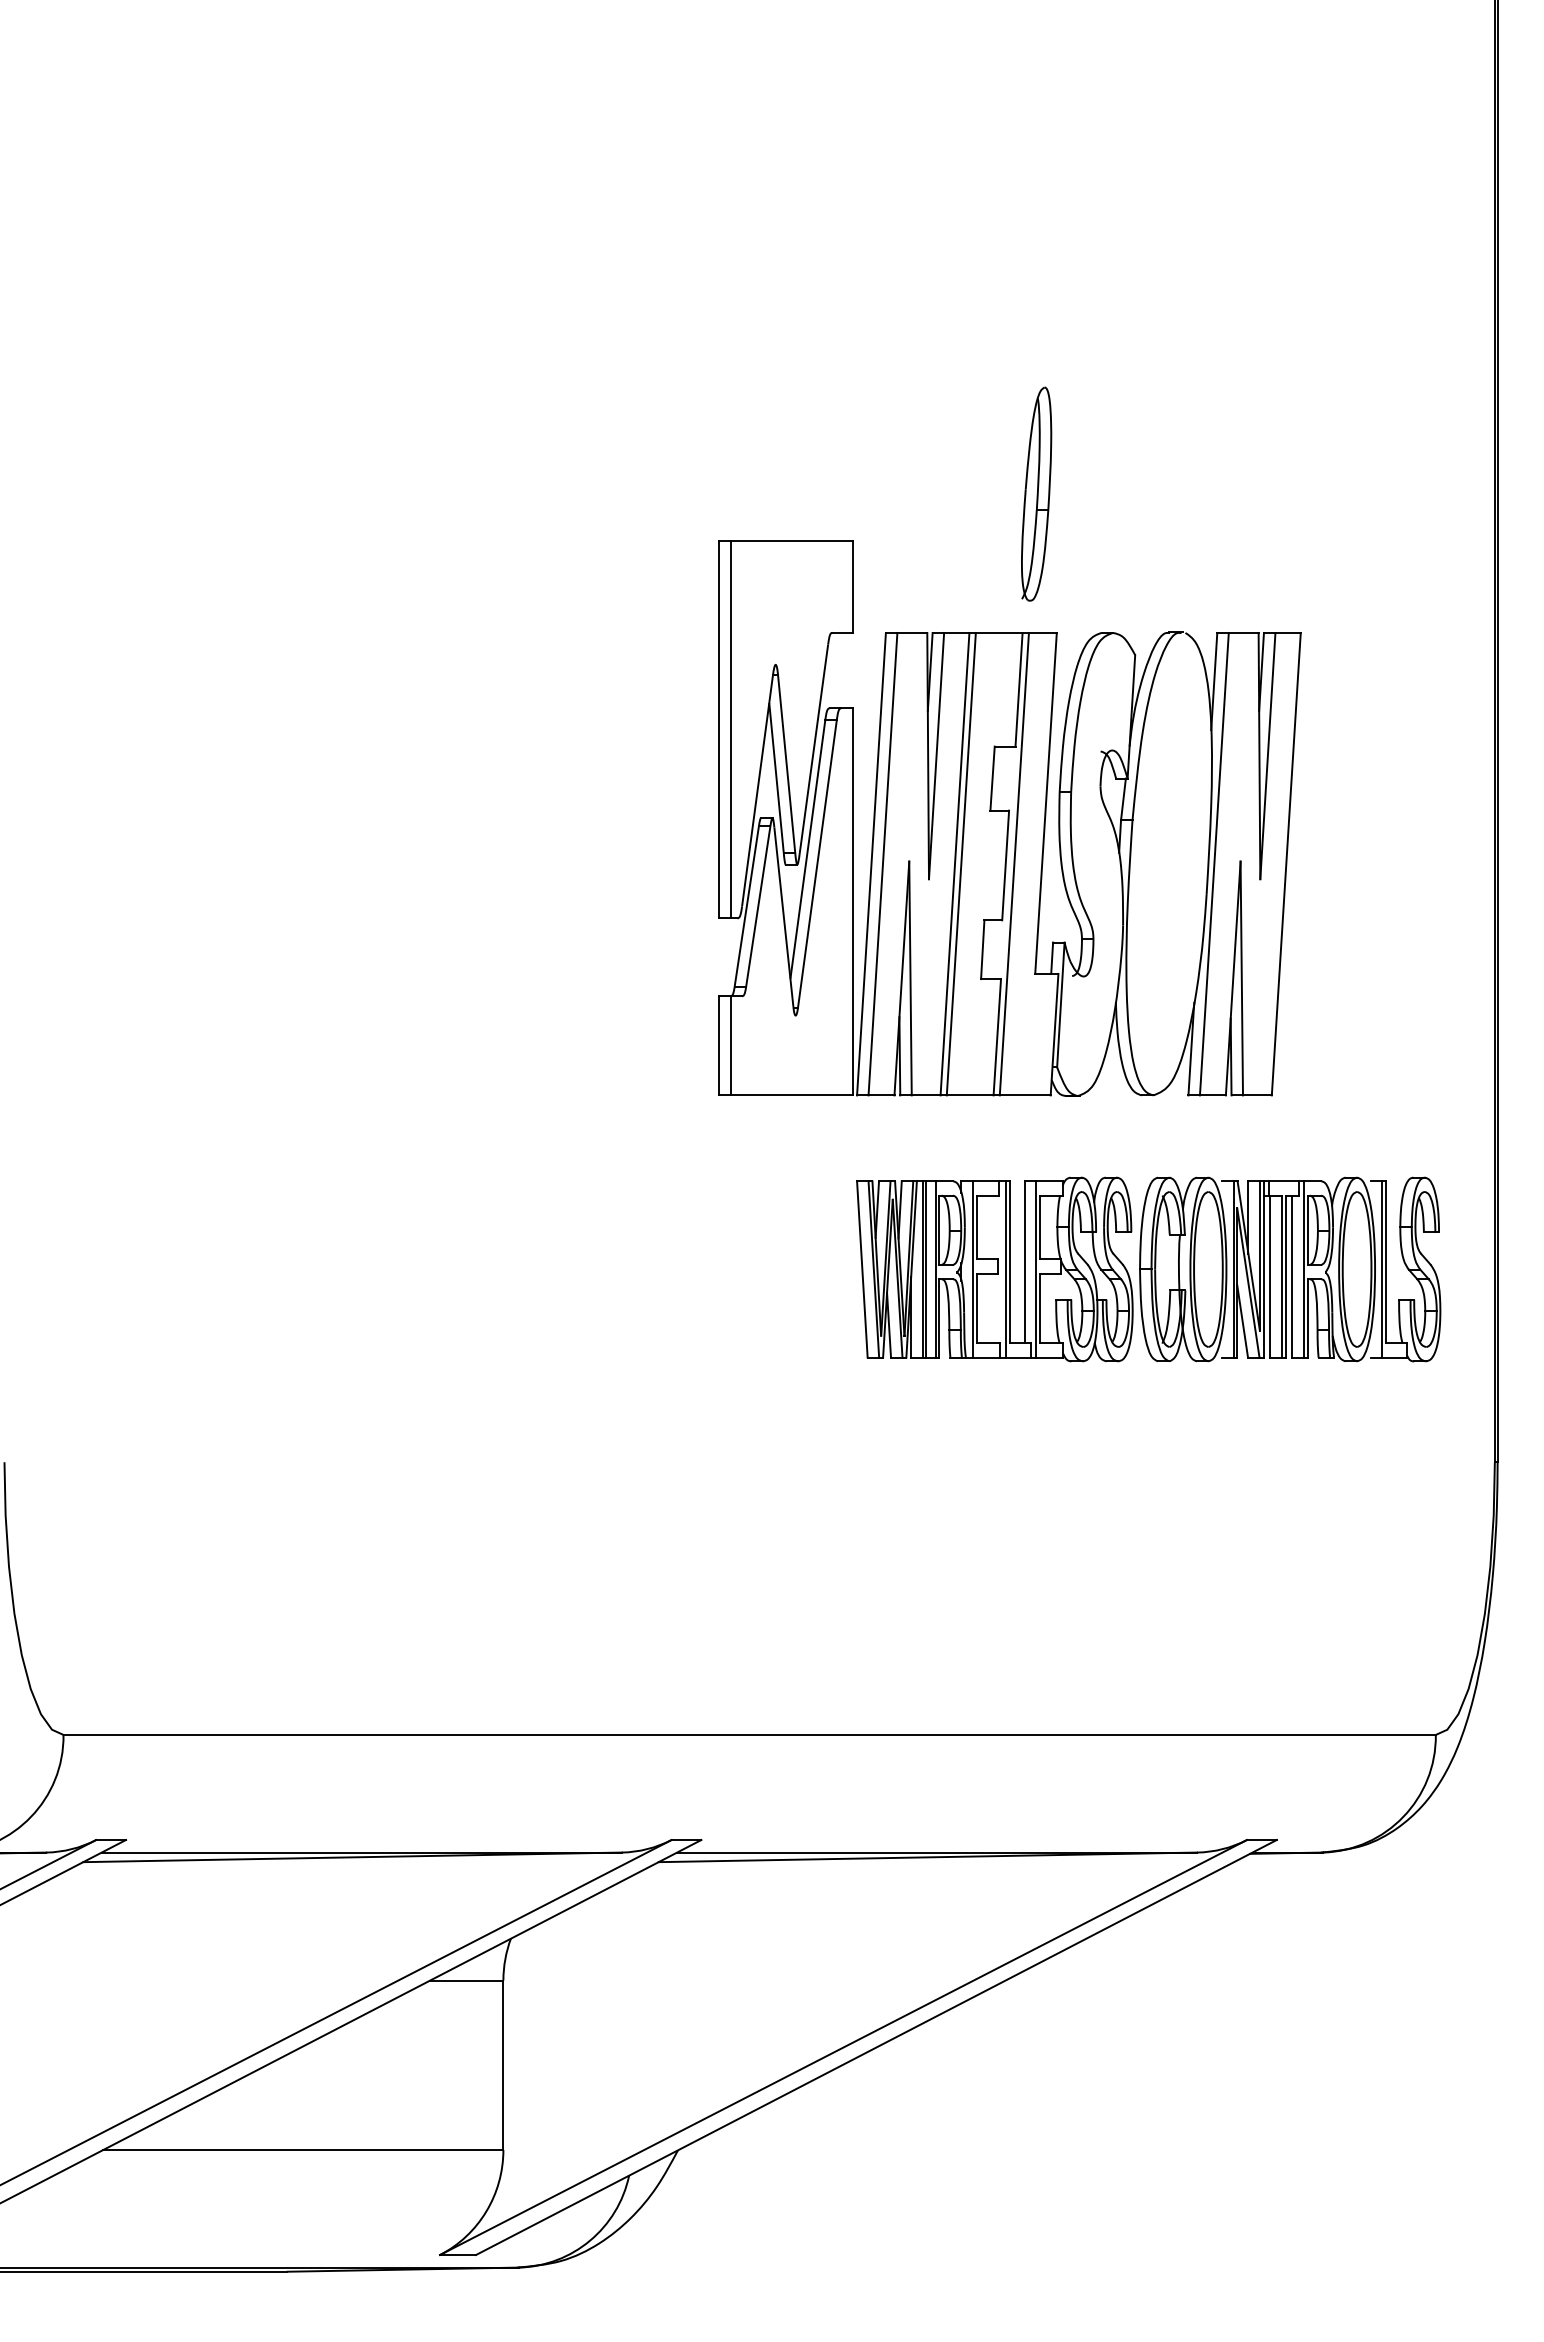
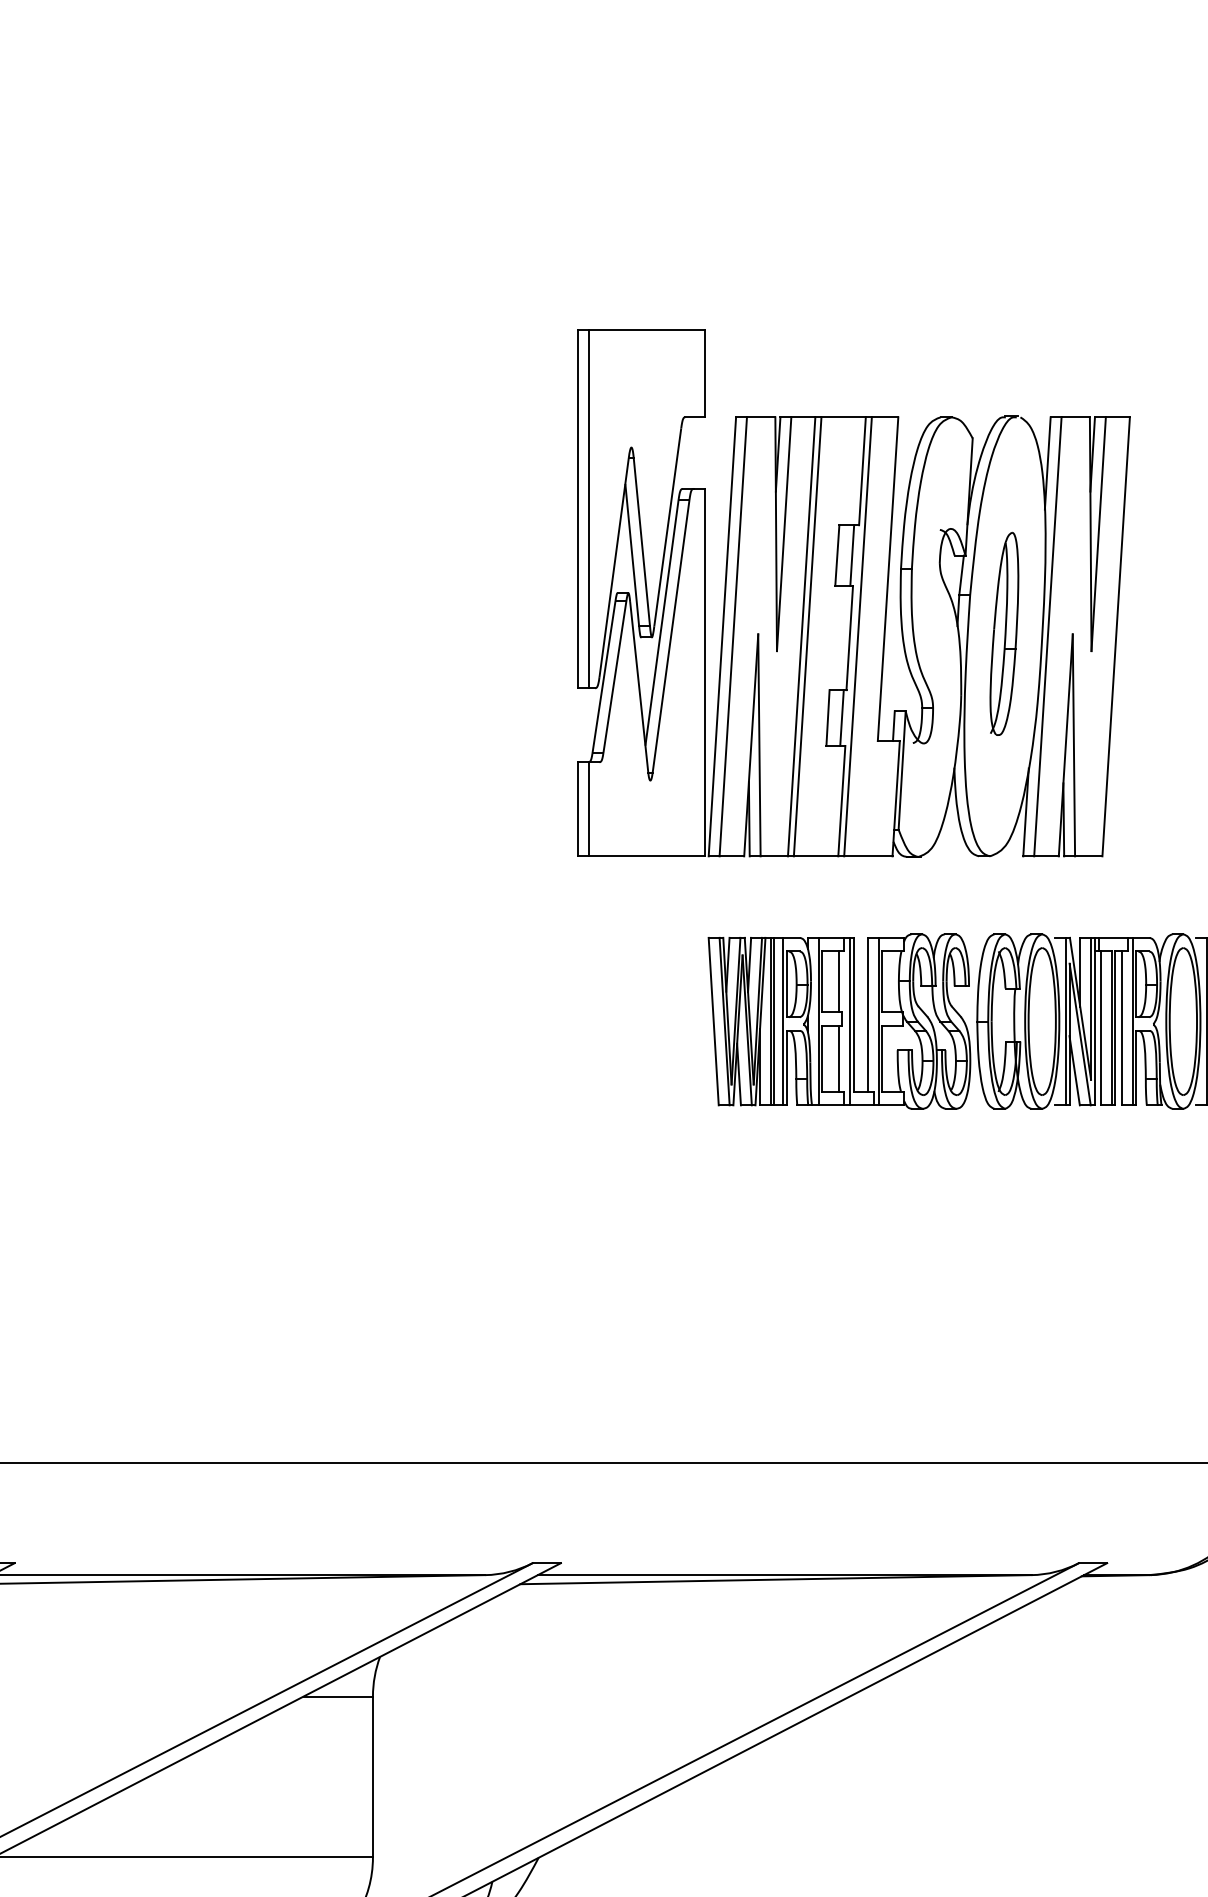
part: (1036, 493) -> (1004, 633), moved
line: (1008, 778) -> (852, 555), added
line: (997, 949) -> (842, 717), added
line: (994, 1227) -> (839, 981), added
line: (994, 1308) -> (839, 1058), added

